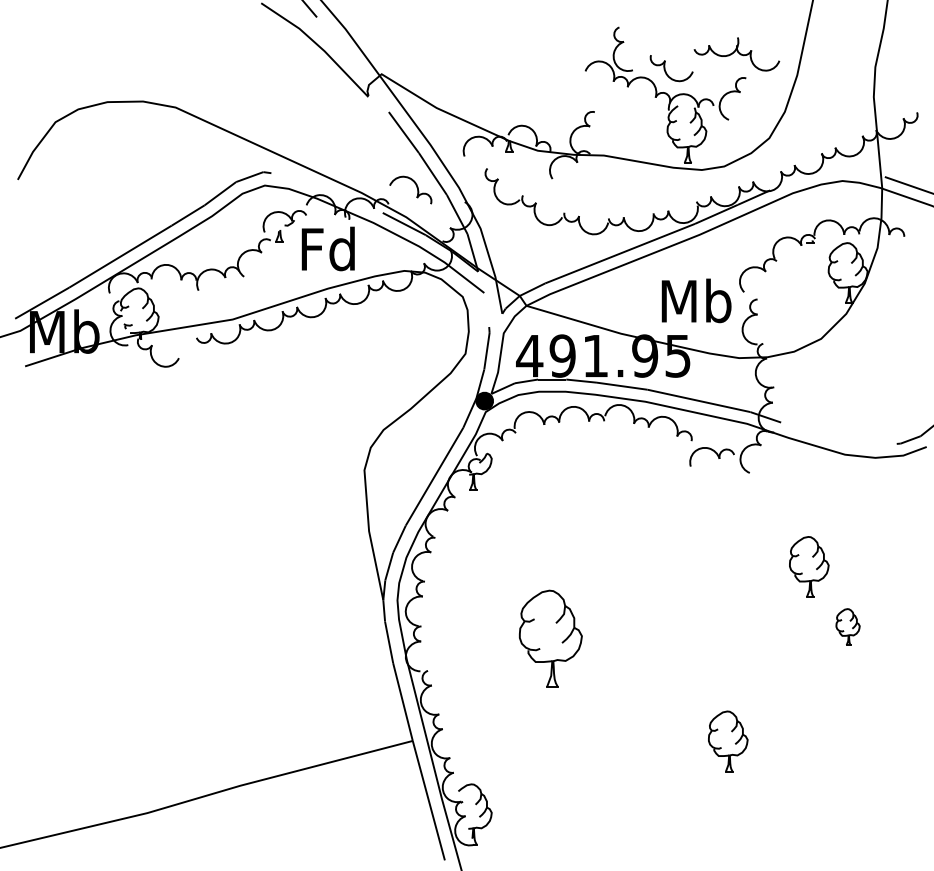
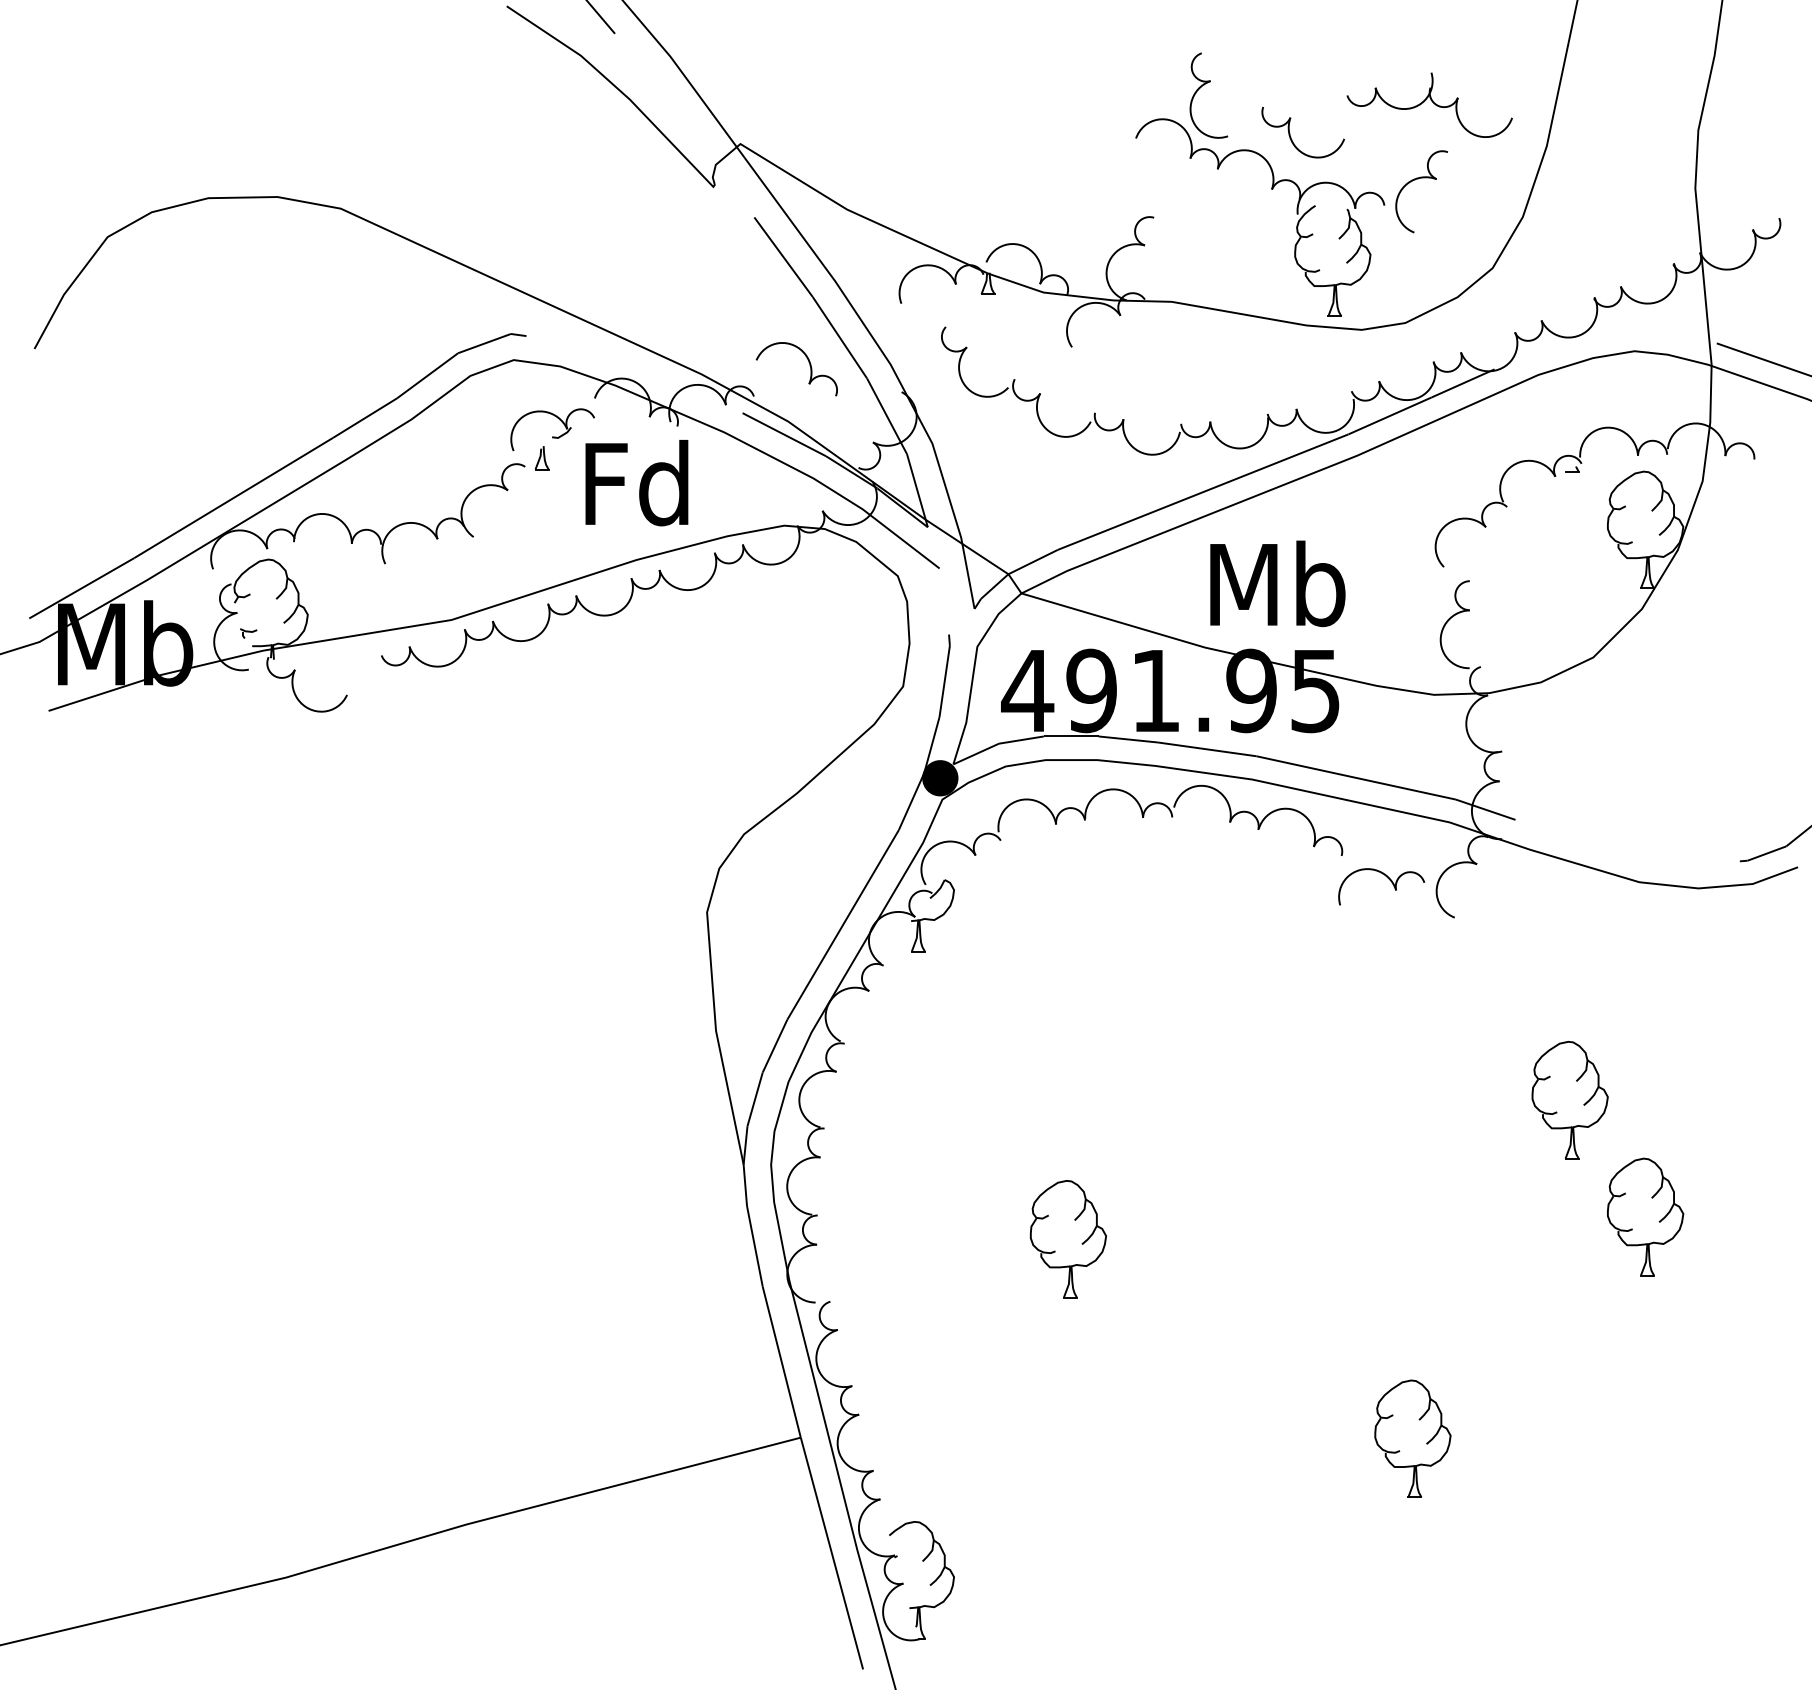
text: (696, 300) -> (1277, 583), moved
part: (847, 626) -> (1644, 1215), size x1.67
part: (550, 638) -> (1068, 1238), size x0.62

